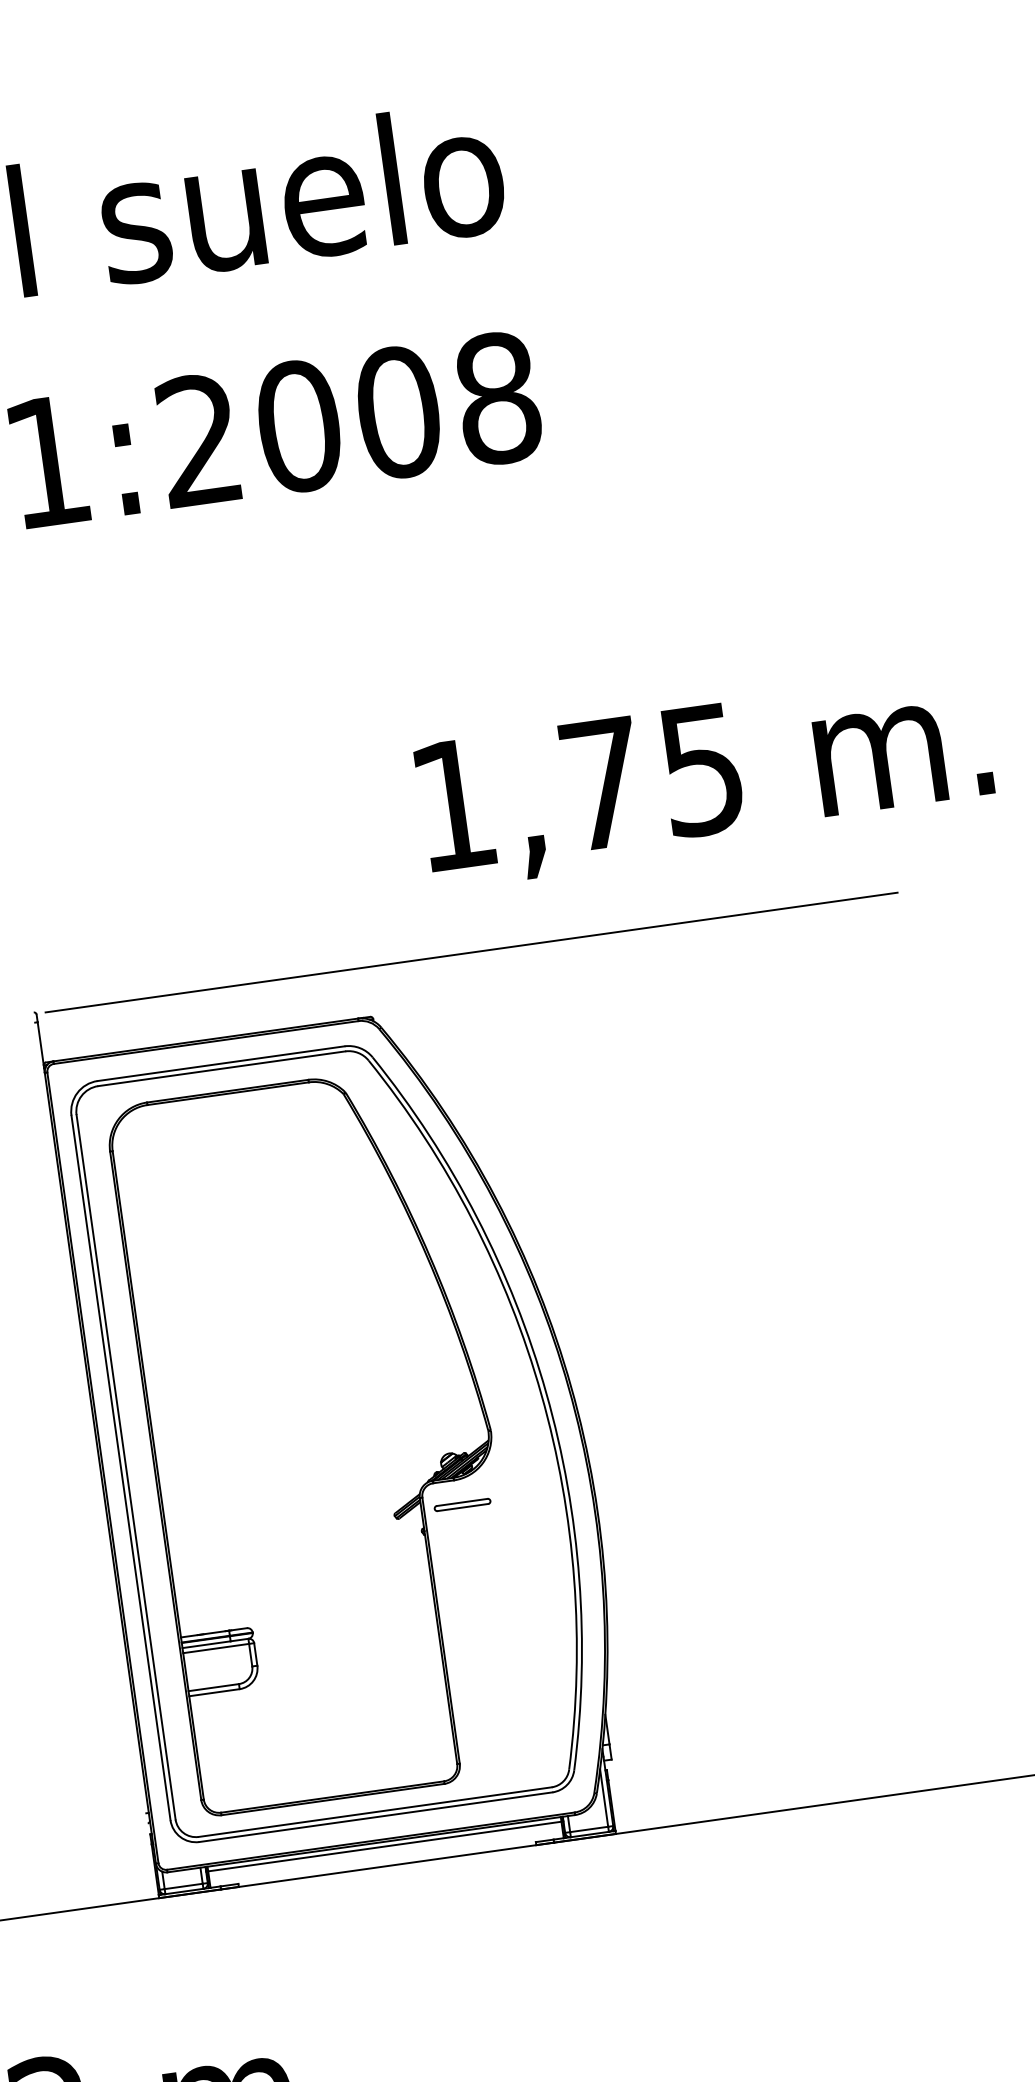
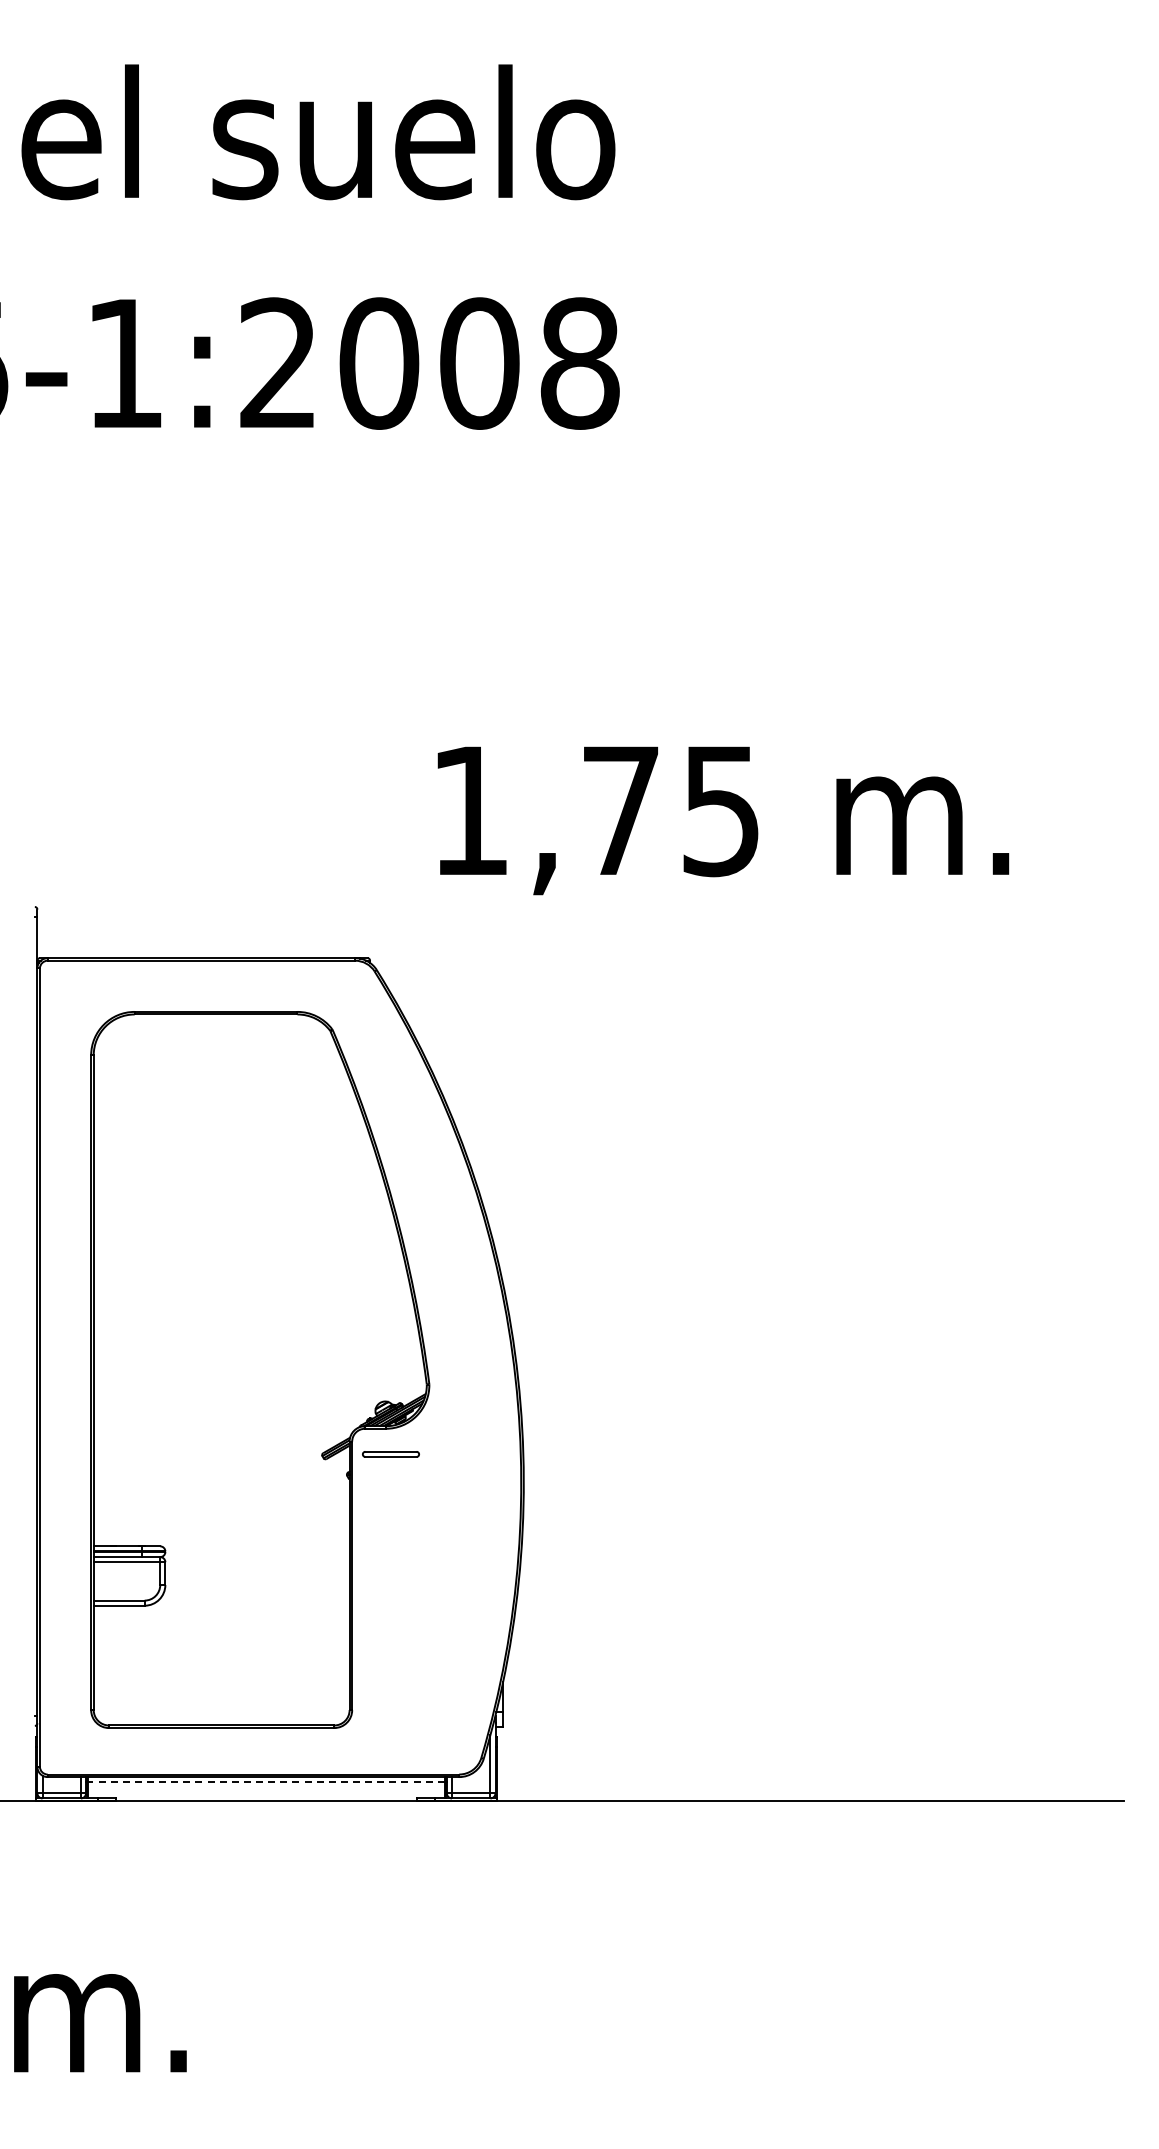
text: (705, 779) -> (723, 820), moved
line: (471, 952) -> (476, 908), removed
part: (339, 1434) -> (278, 1367), removed
line: (383, 1846) -> (265, 1781), solid -> dashed

